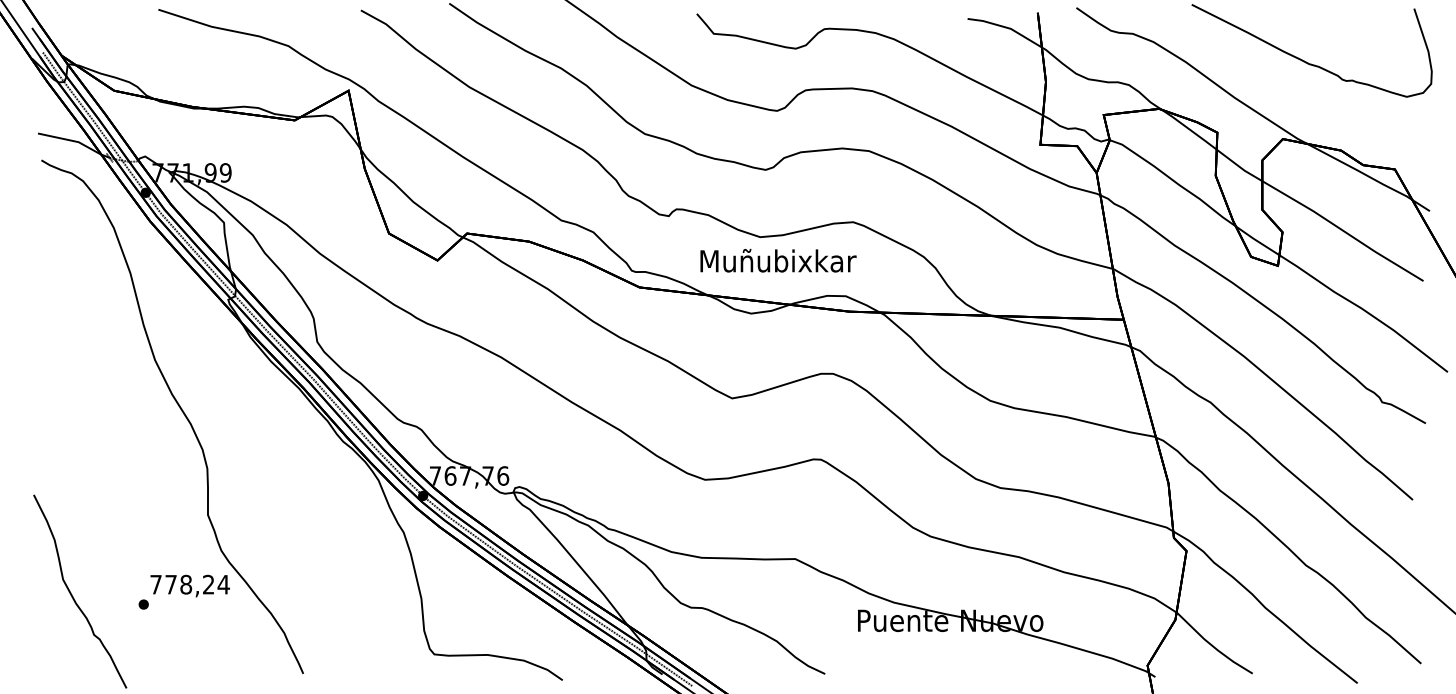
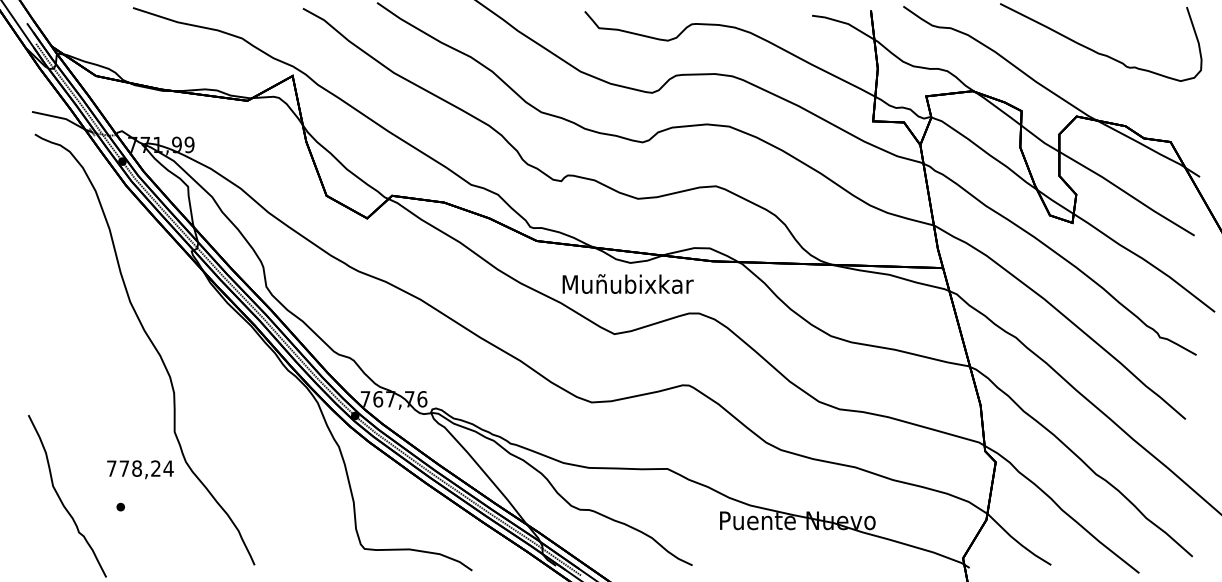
text: (778, 260) -> (628, 283), moved
text: (189, 585) -> (139, 469), moved

